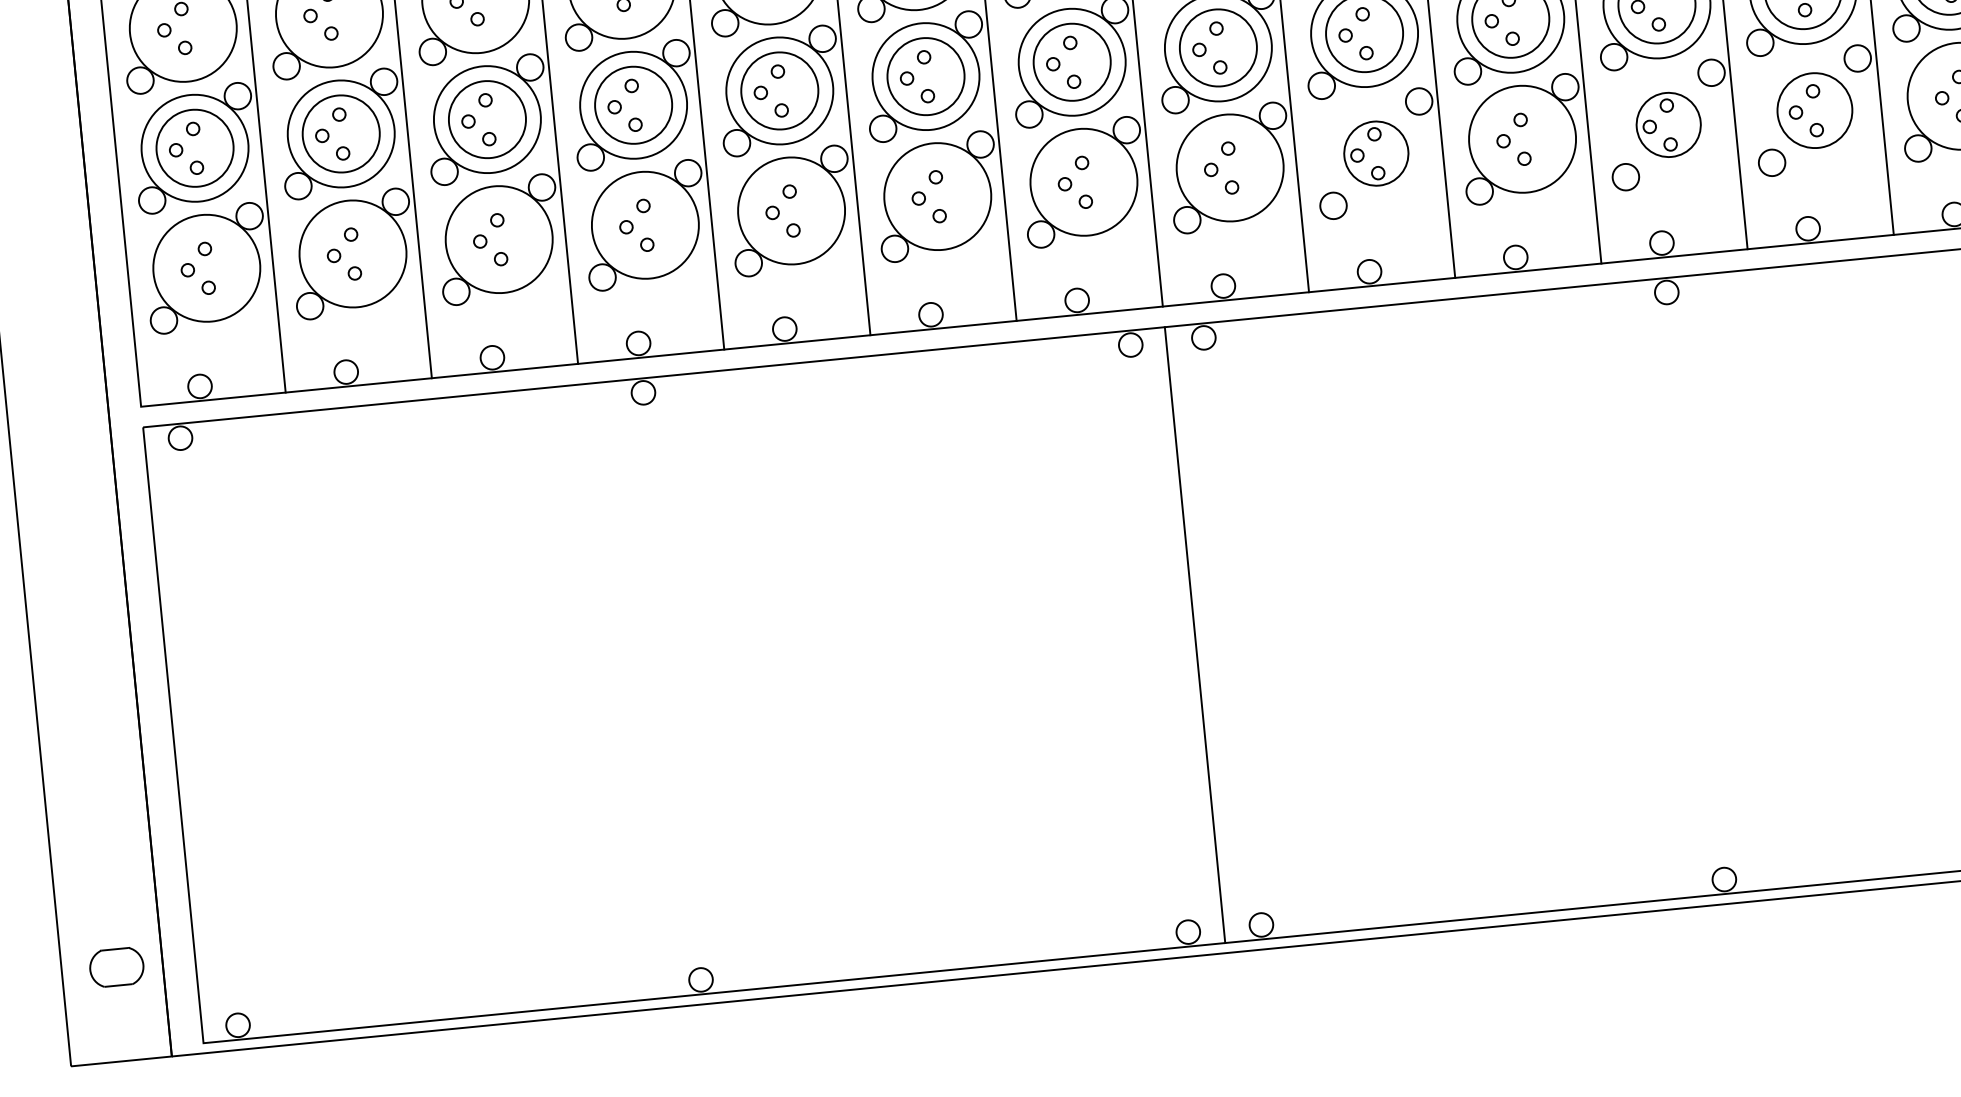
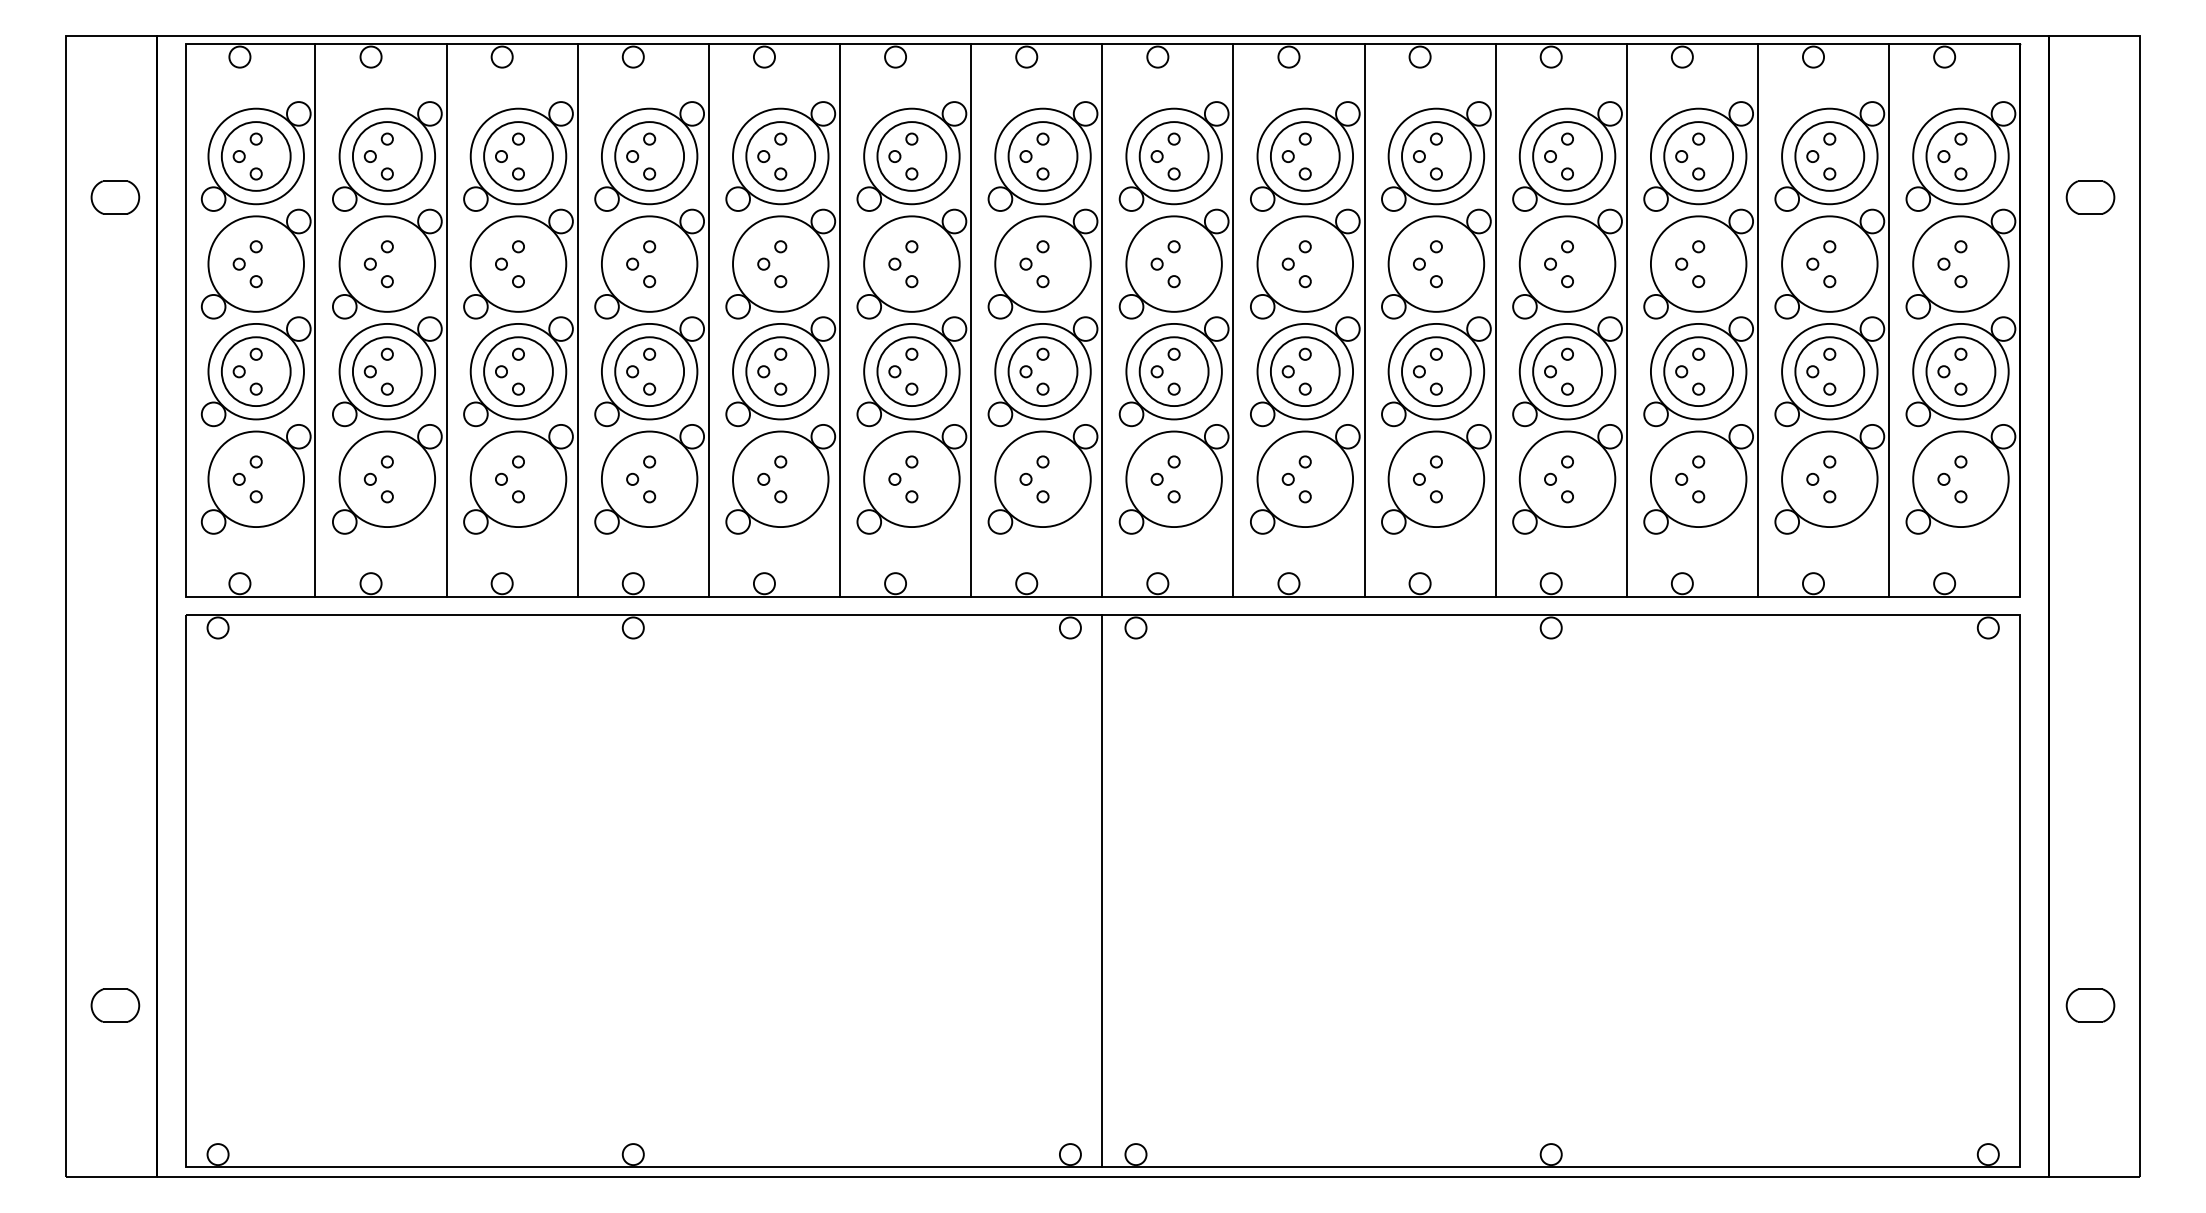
circle: (1814, 110) -> (1698, 479), size x1.43
circle: (1668, 125) -> (1567, 479), size x1.67
circle: (1376, 153) -> (1305, 479), size x1.67
part: (116, 967) -> (115, 1005), moved

